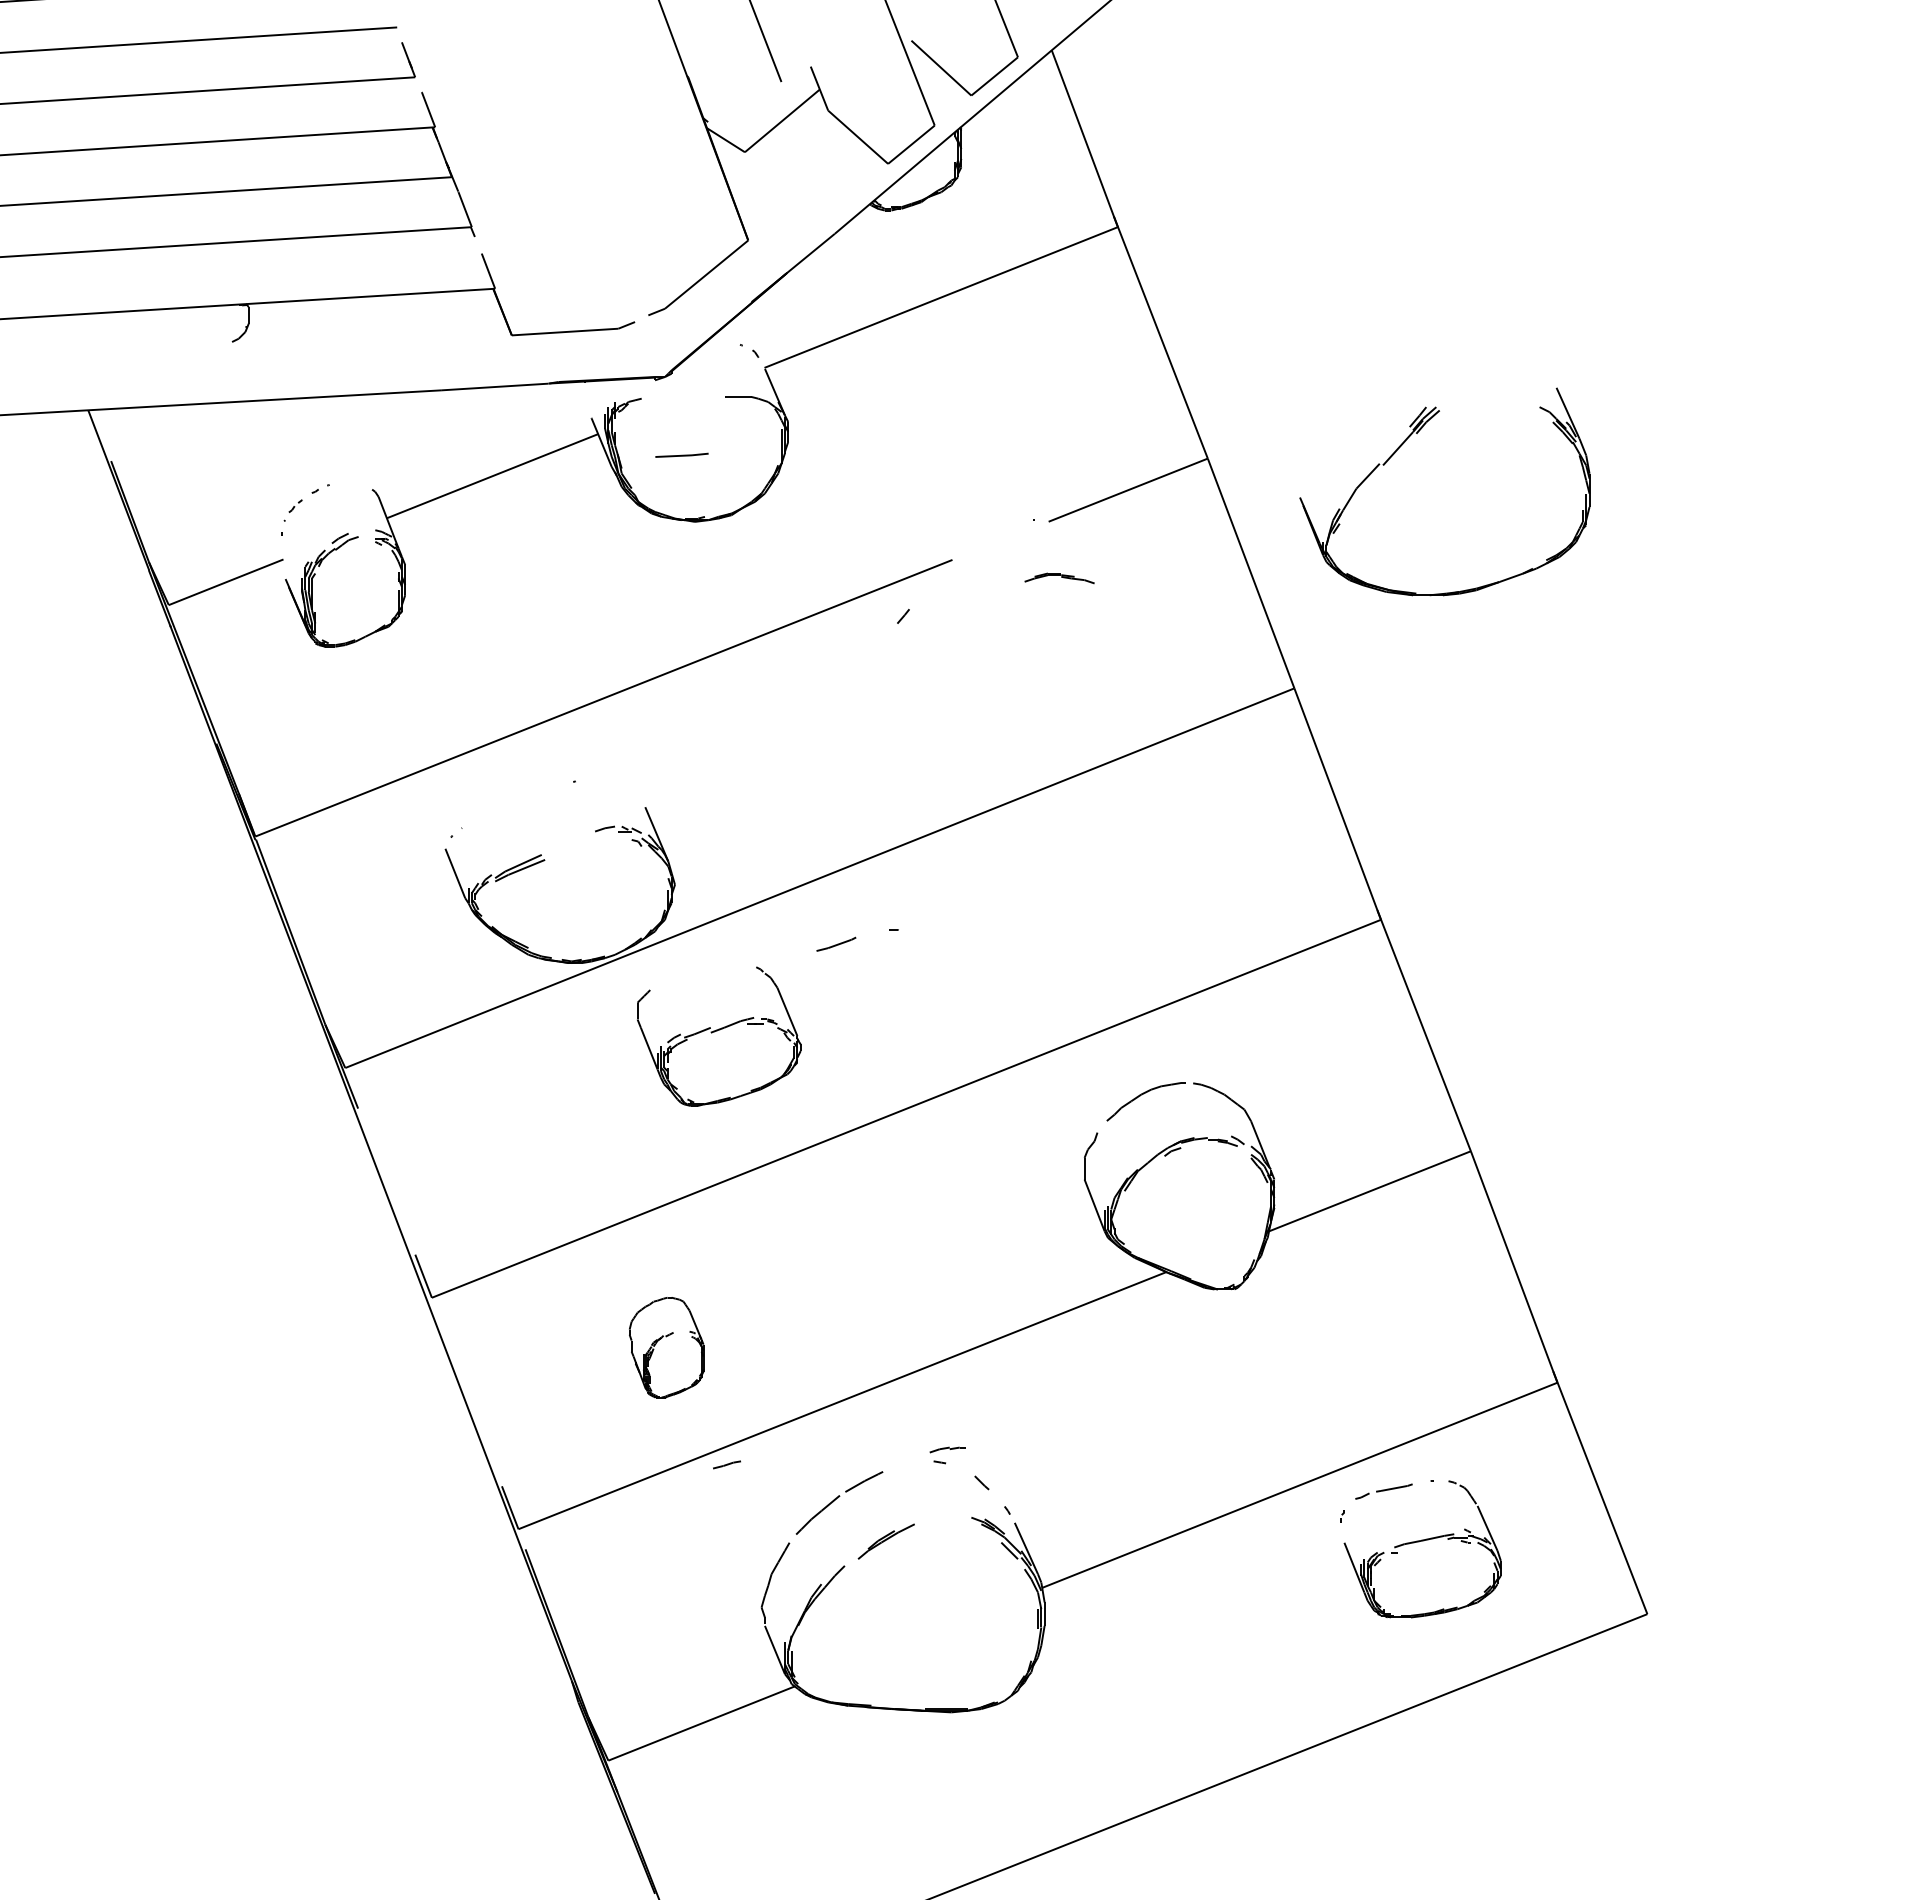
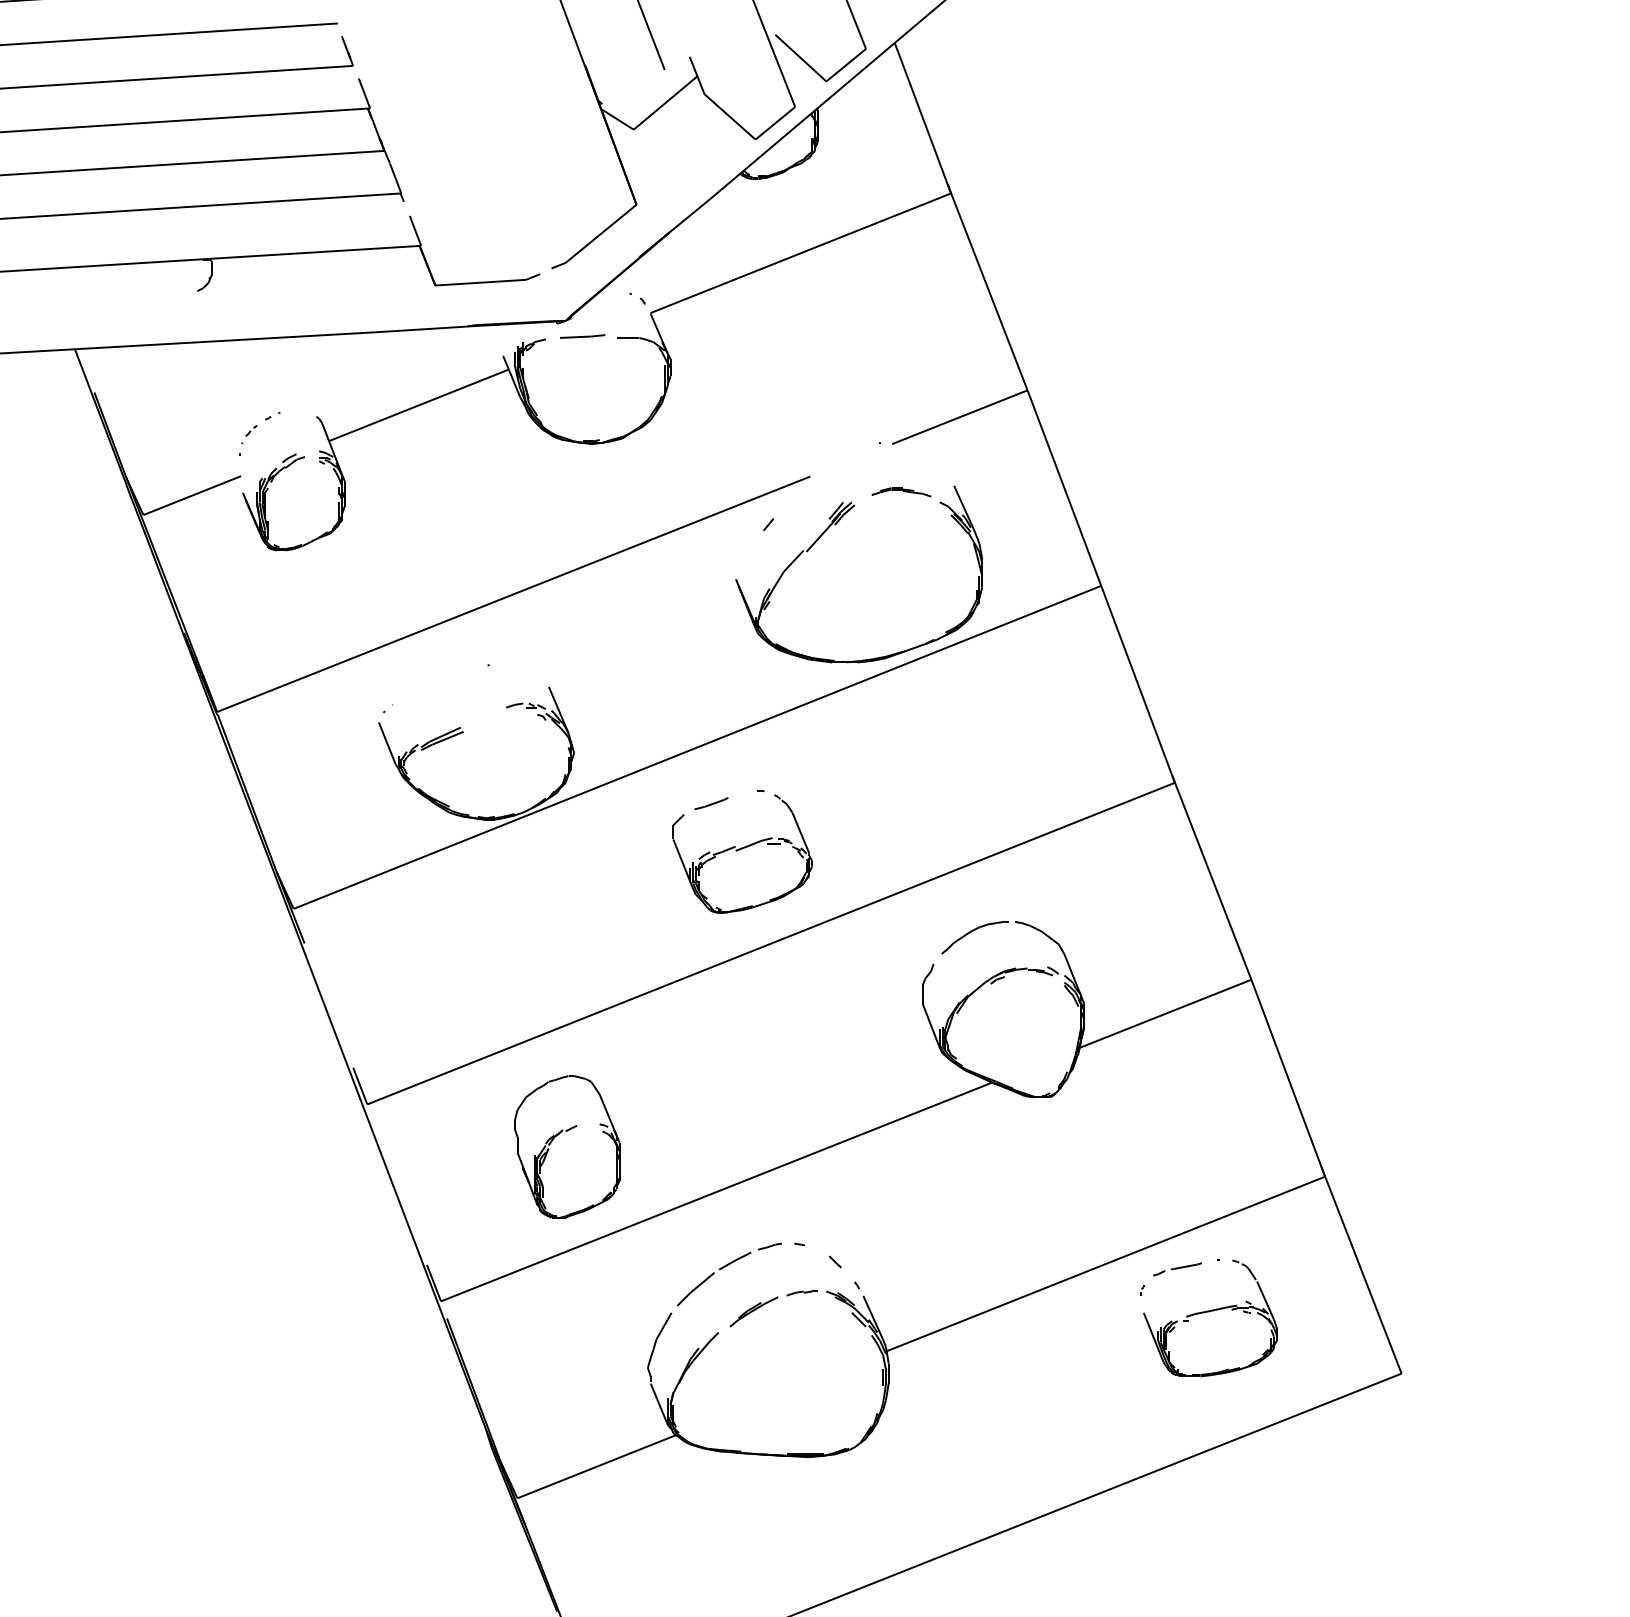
part: (1395, 453) -> (817, 541), moved
line: (681, 454) -> (582, 335), moved
part: (719, 1036) -> (743, 854), moved
part: (666, 1347) -> (566, 1146), size x1.67
part: (947, 1449) -> (801, 1293), moved
line: (726, 1464) -> (769, 1246), moved

